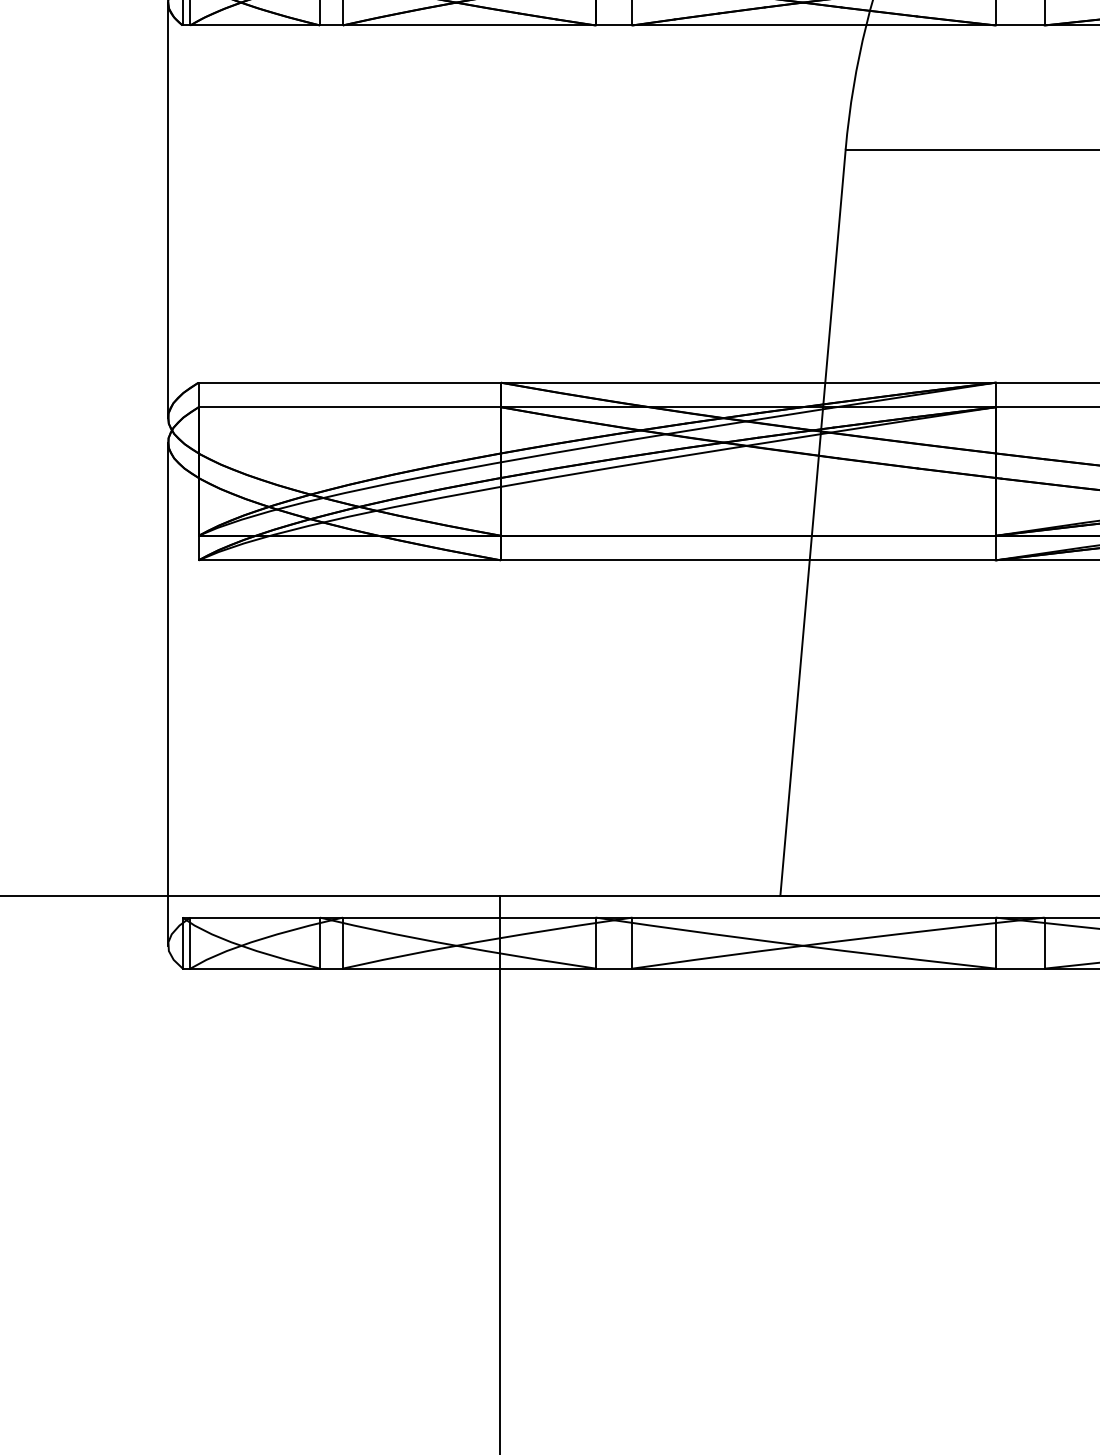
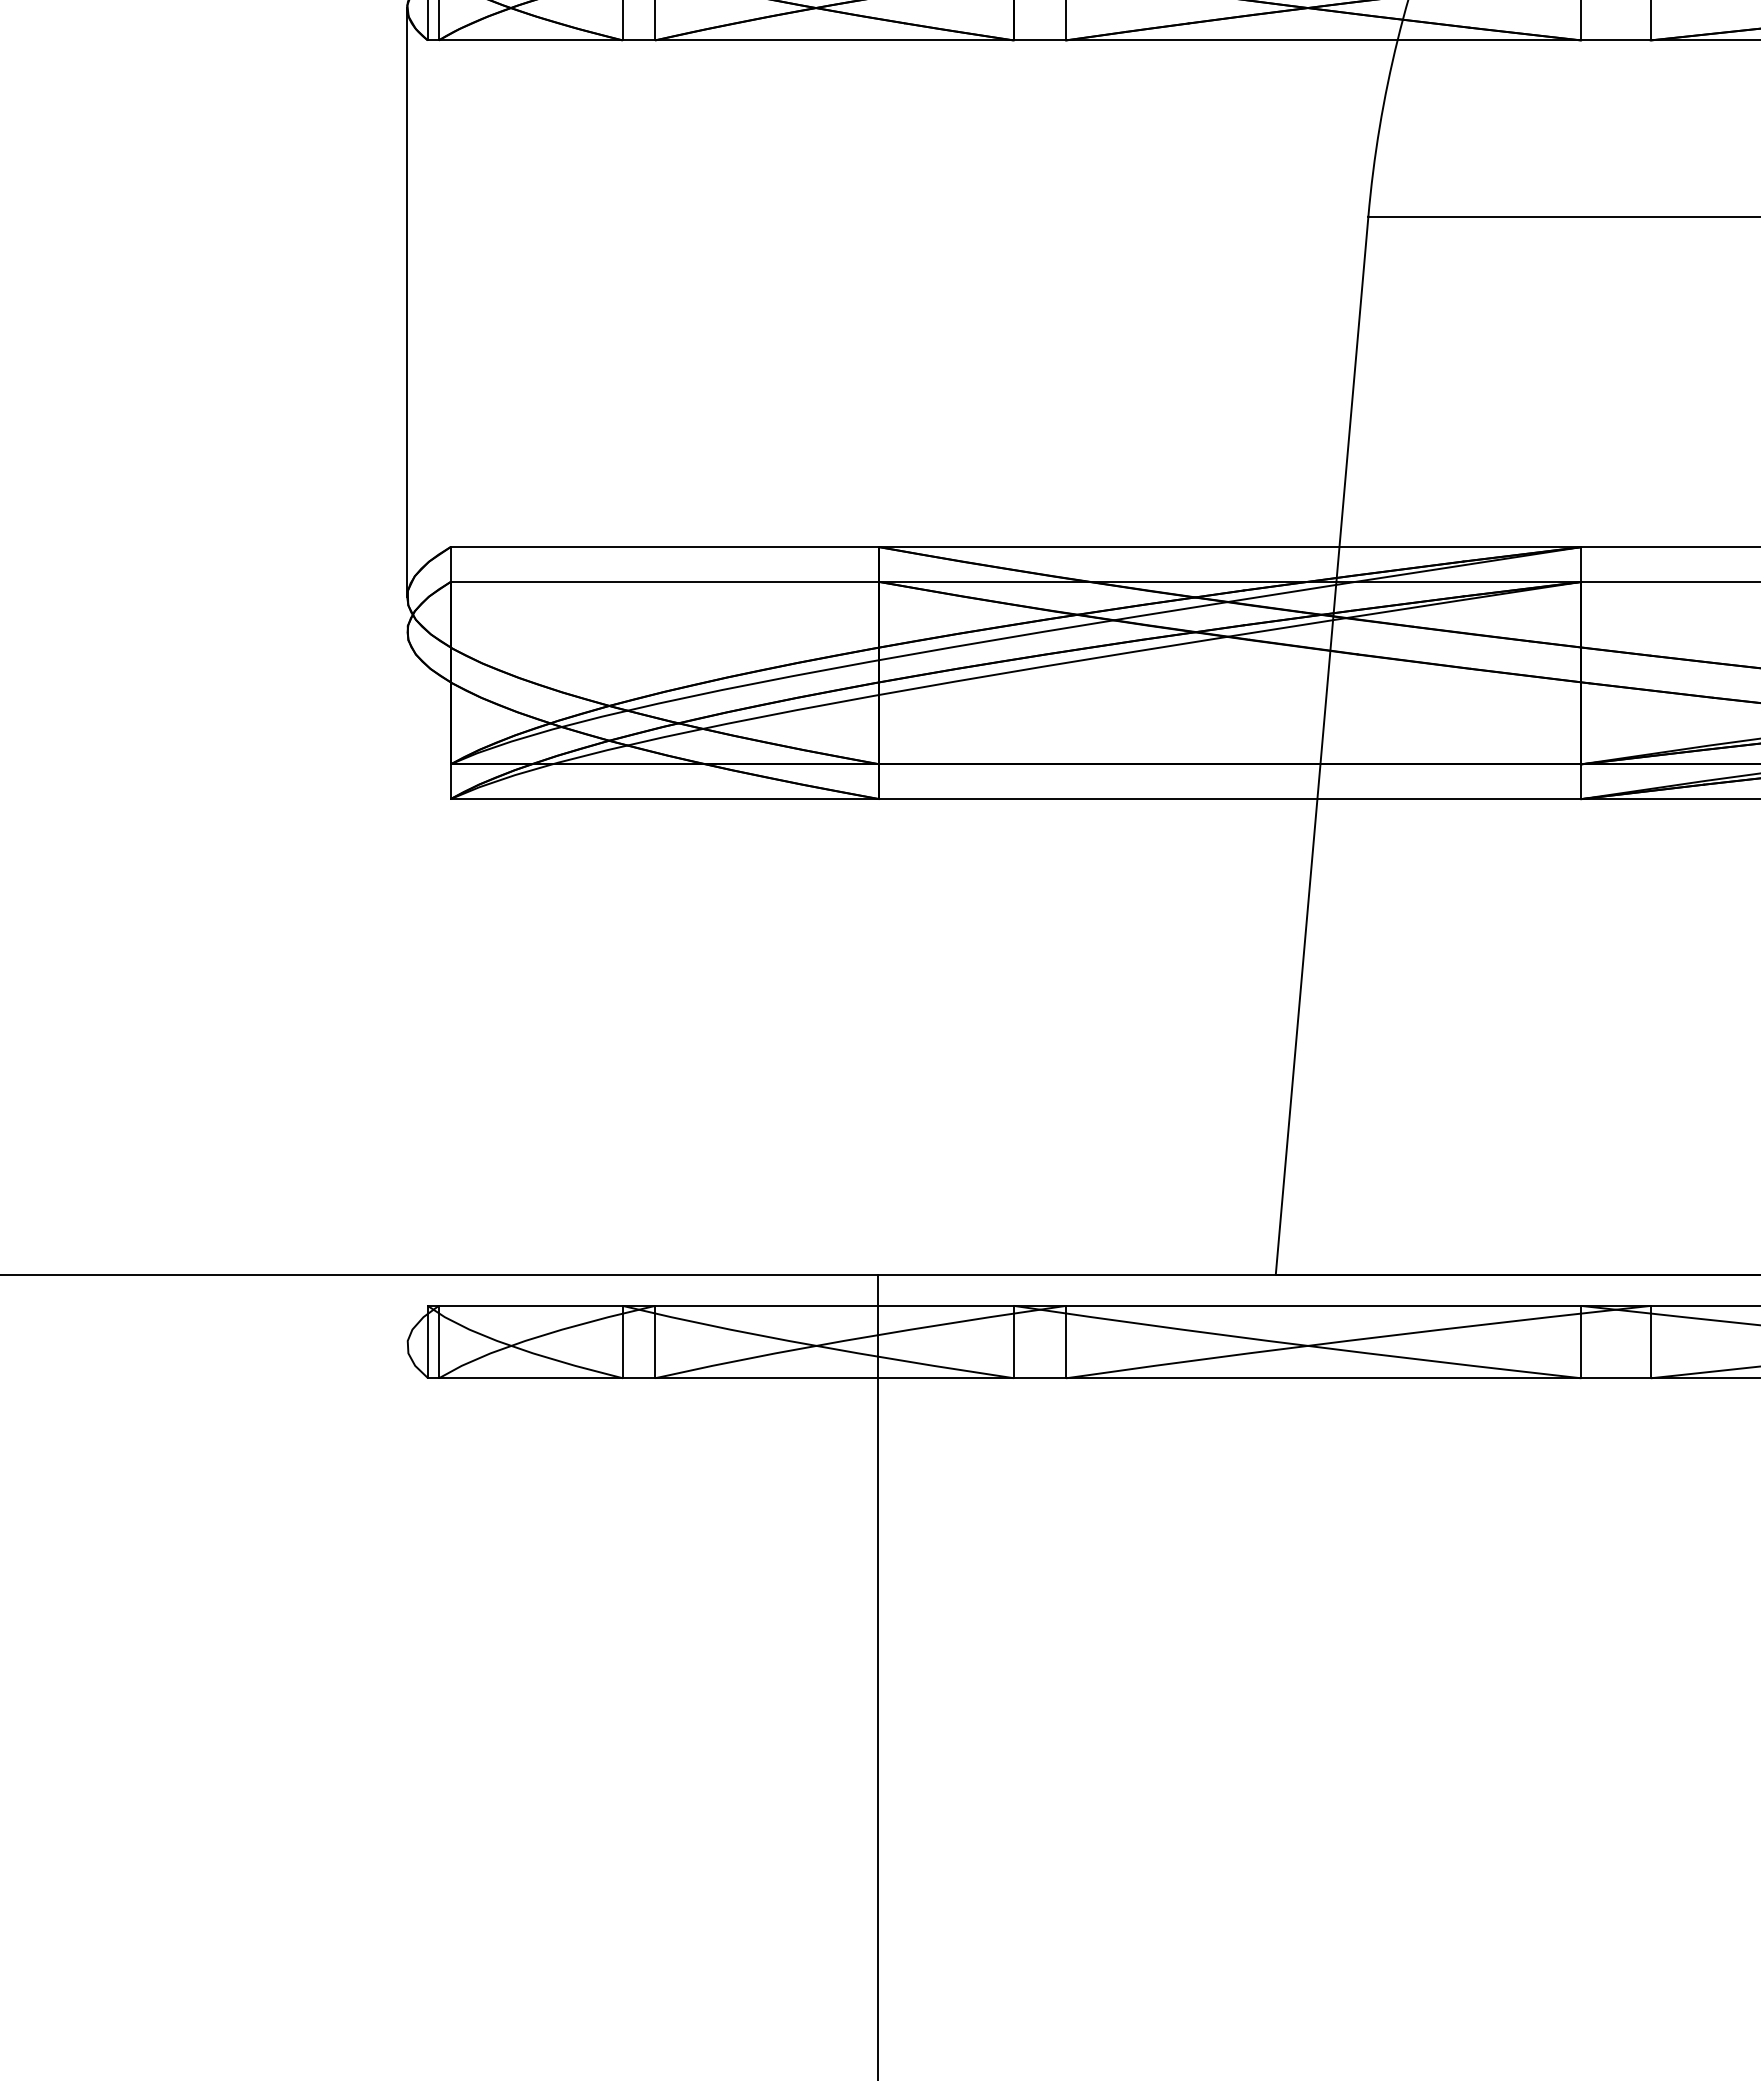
line: (168, 693) -> (407, 988), removed

